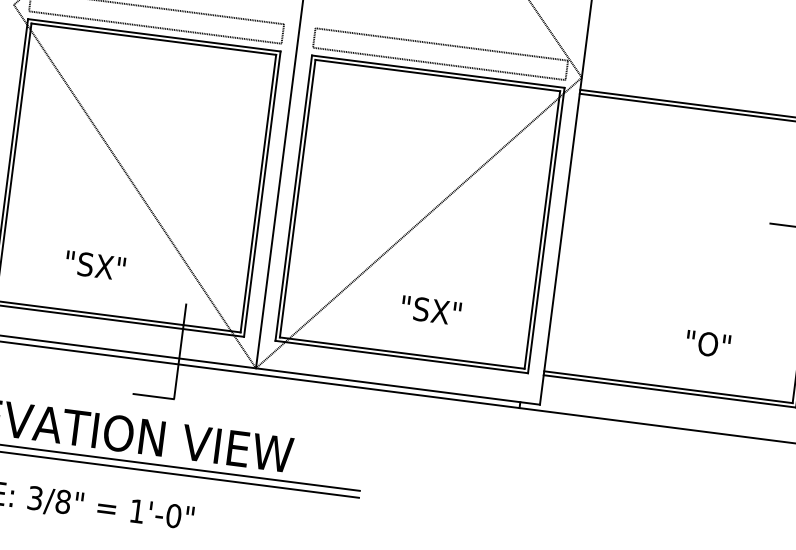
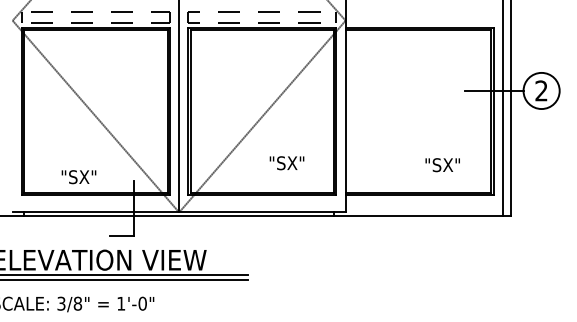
text: (94, 266) -> (78, 177), moved
text: (430, 310) -> (286, 163), moved
text: (720, 346) -> (445, 165), "O" -> "SX"

